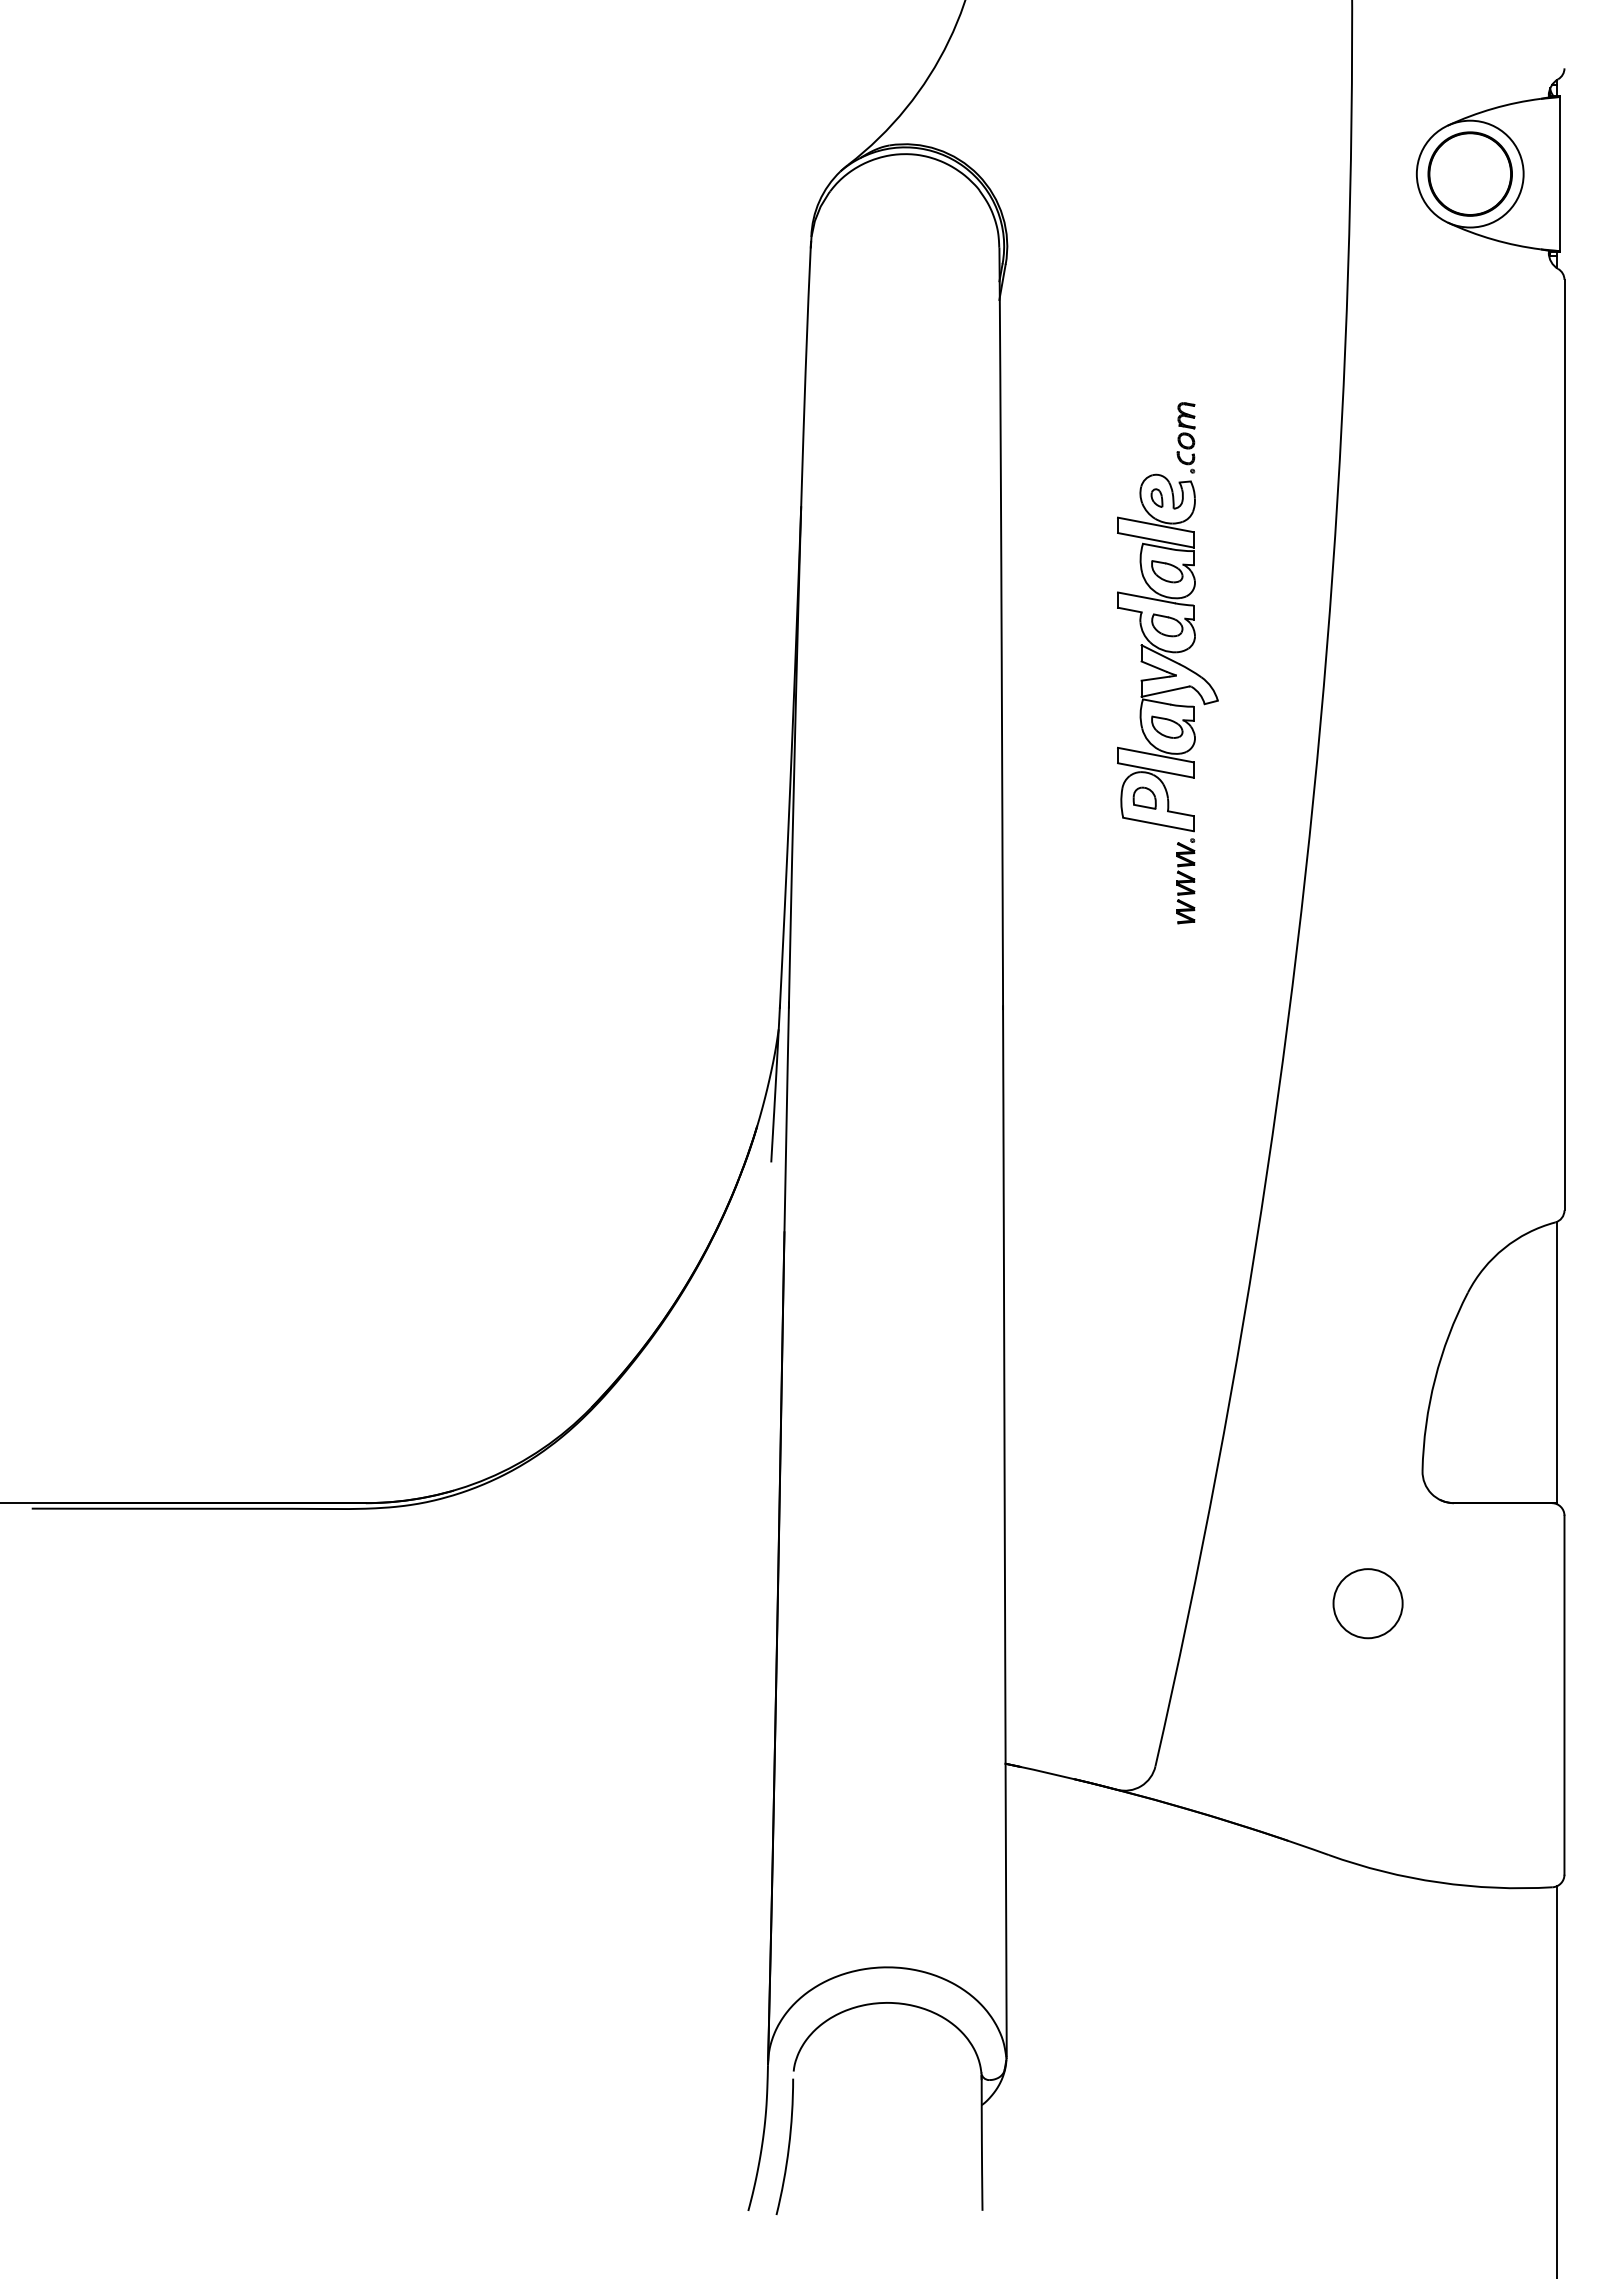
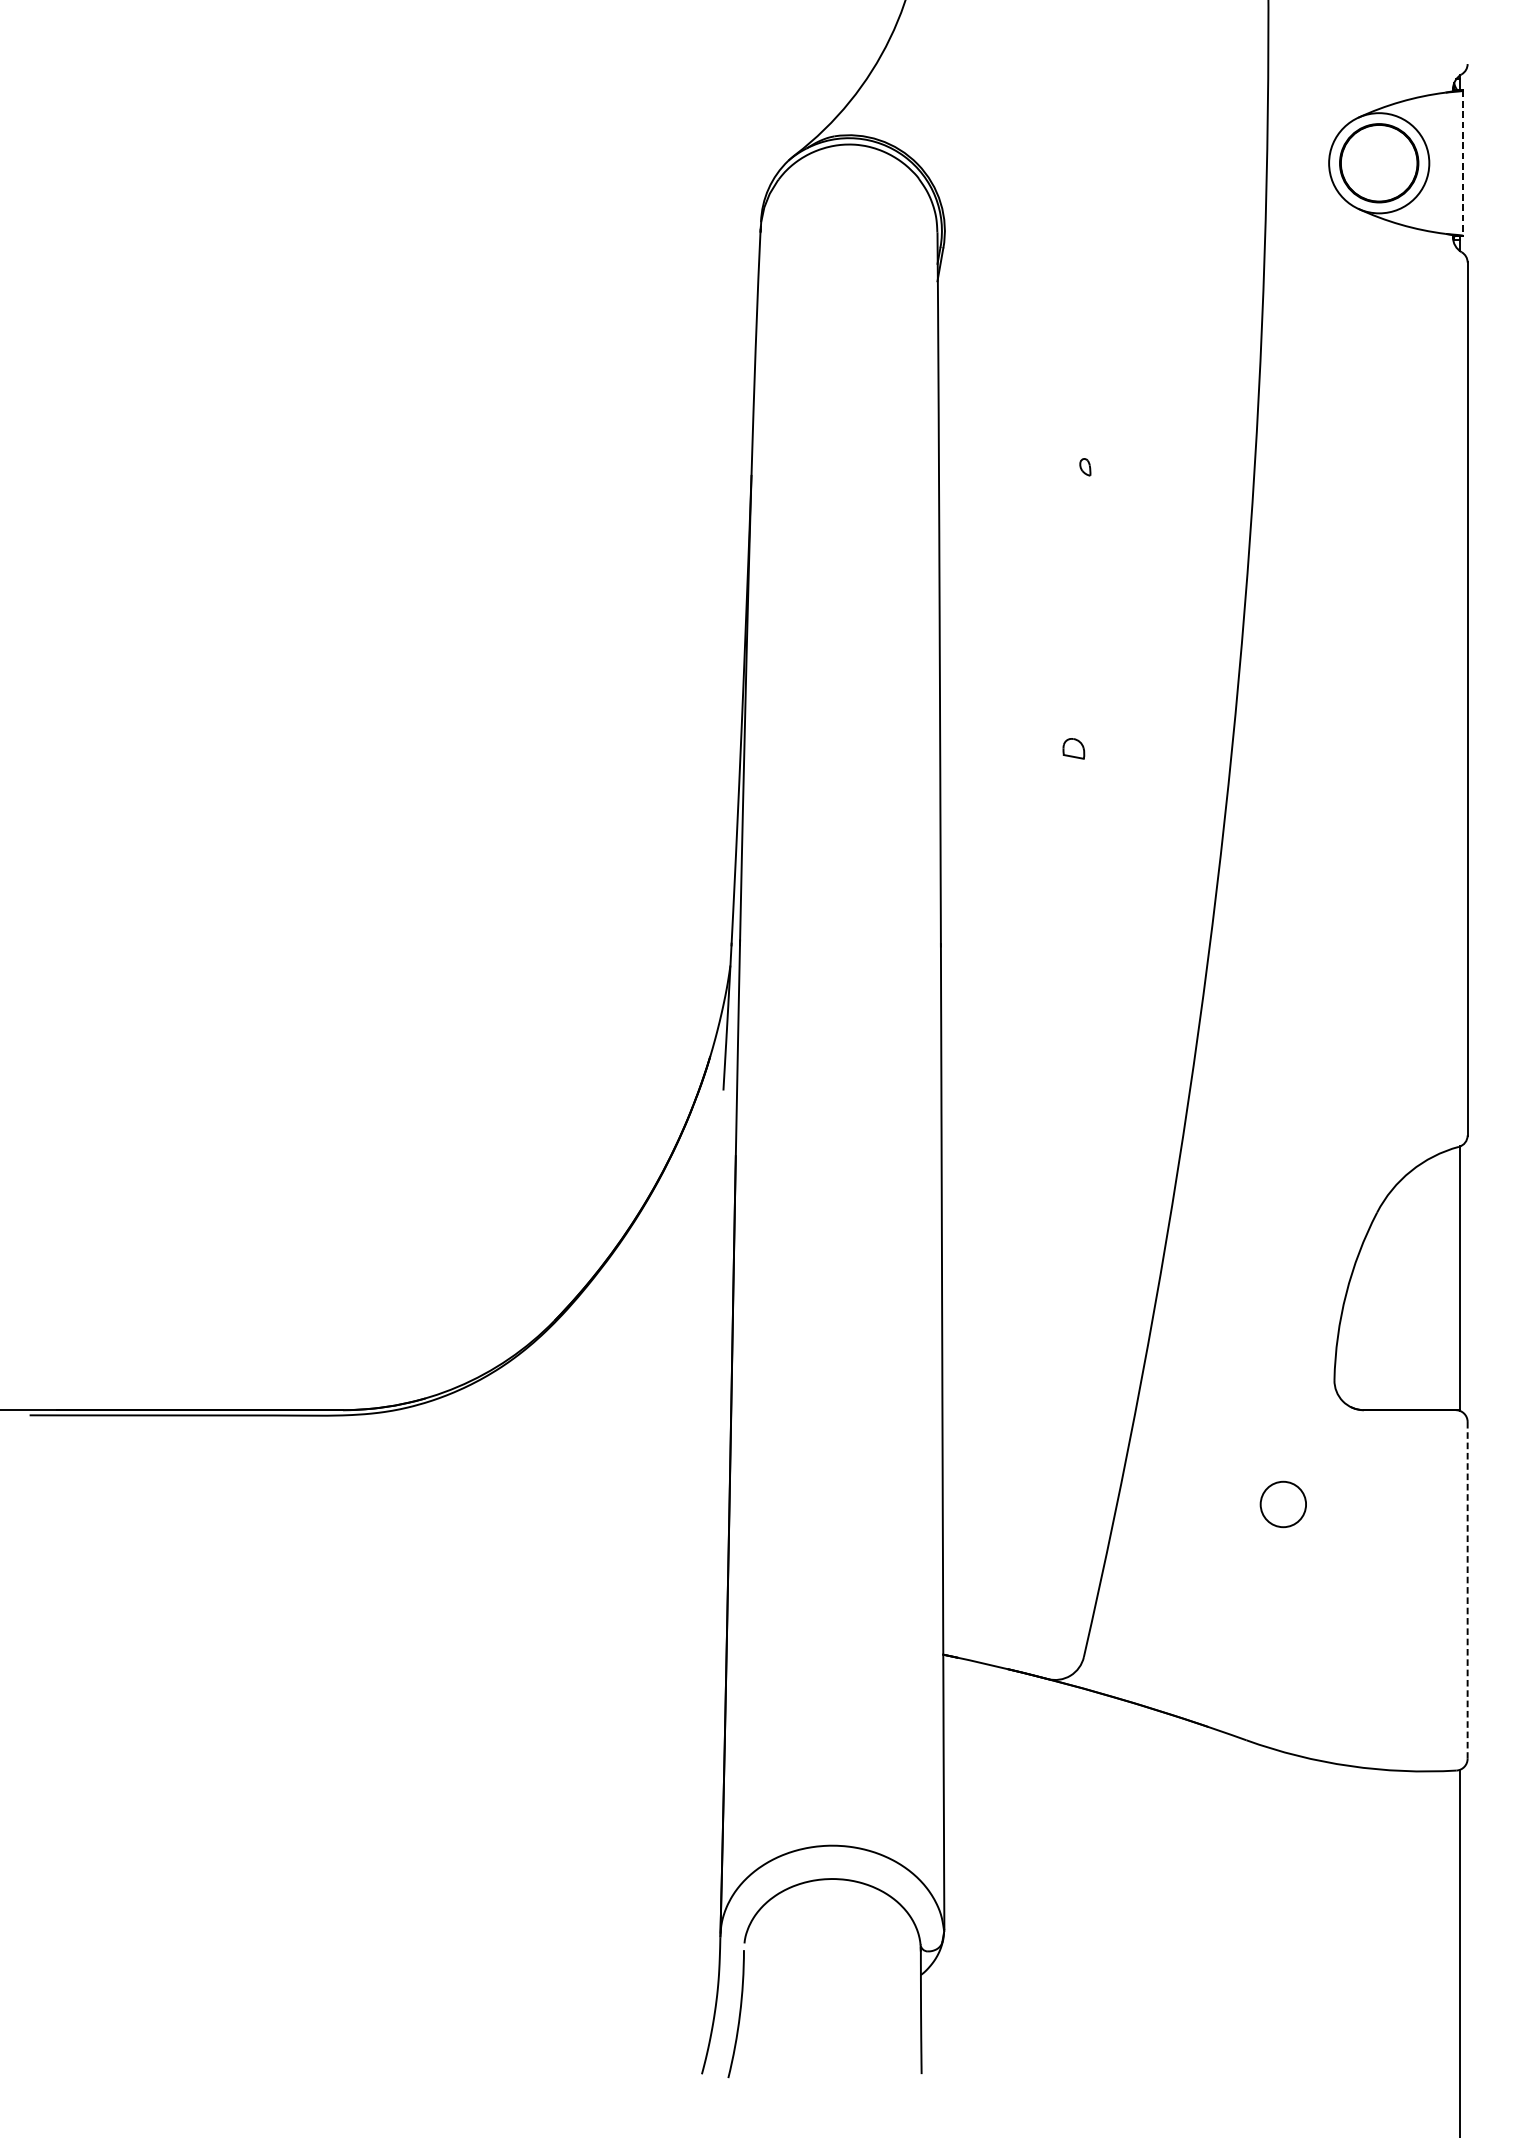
line: (1559, 174) -> (1462, 163), solid -> dashed
part: (1167, 663) -> (1095, 622), removed
circle: (1367, 1603) -> (1282, 1504), size x0.7
line: (1564, 1695) -> (1467, 1590), solid -> dashed

